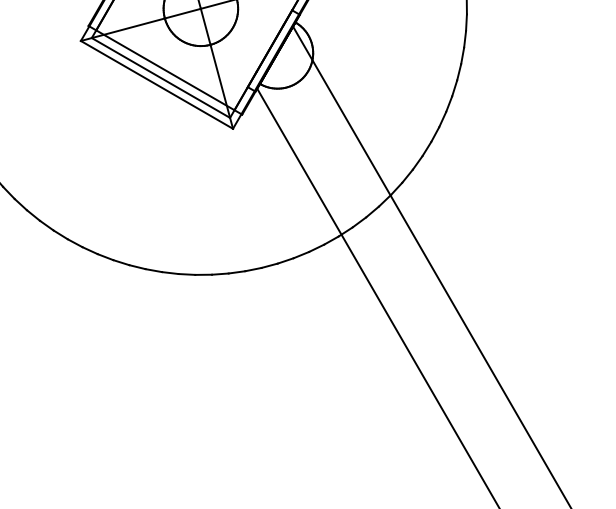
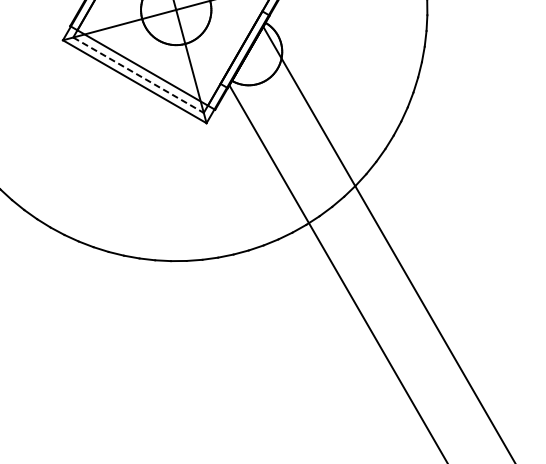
line: (160, 77) -> (138, 74), solid -> dashed

